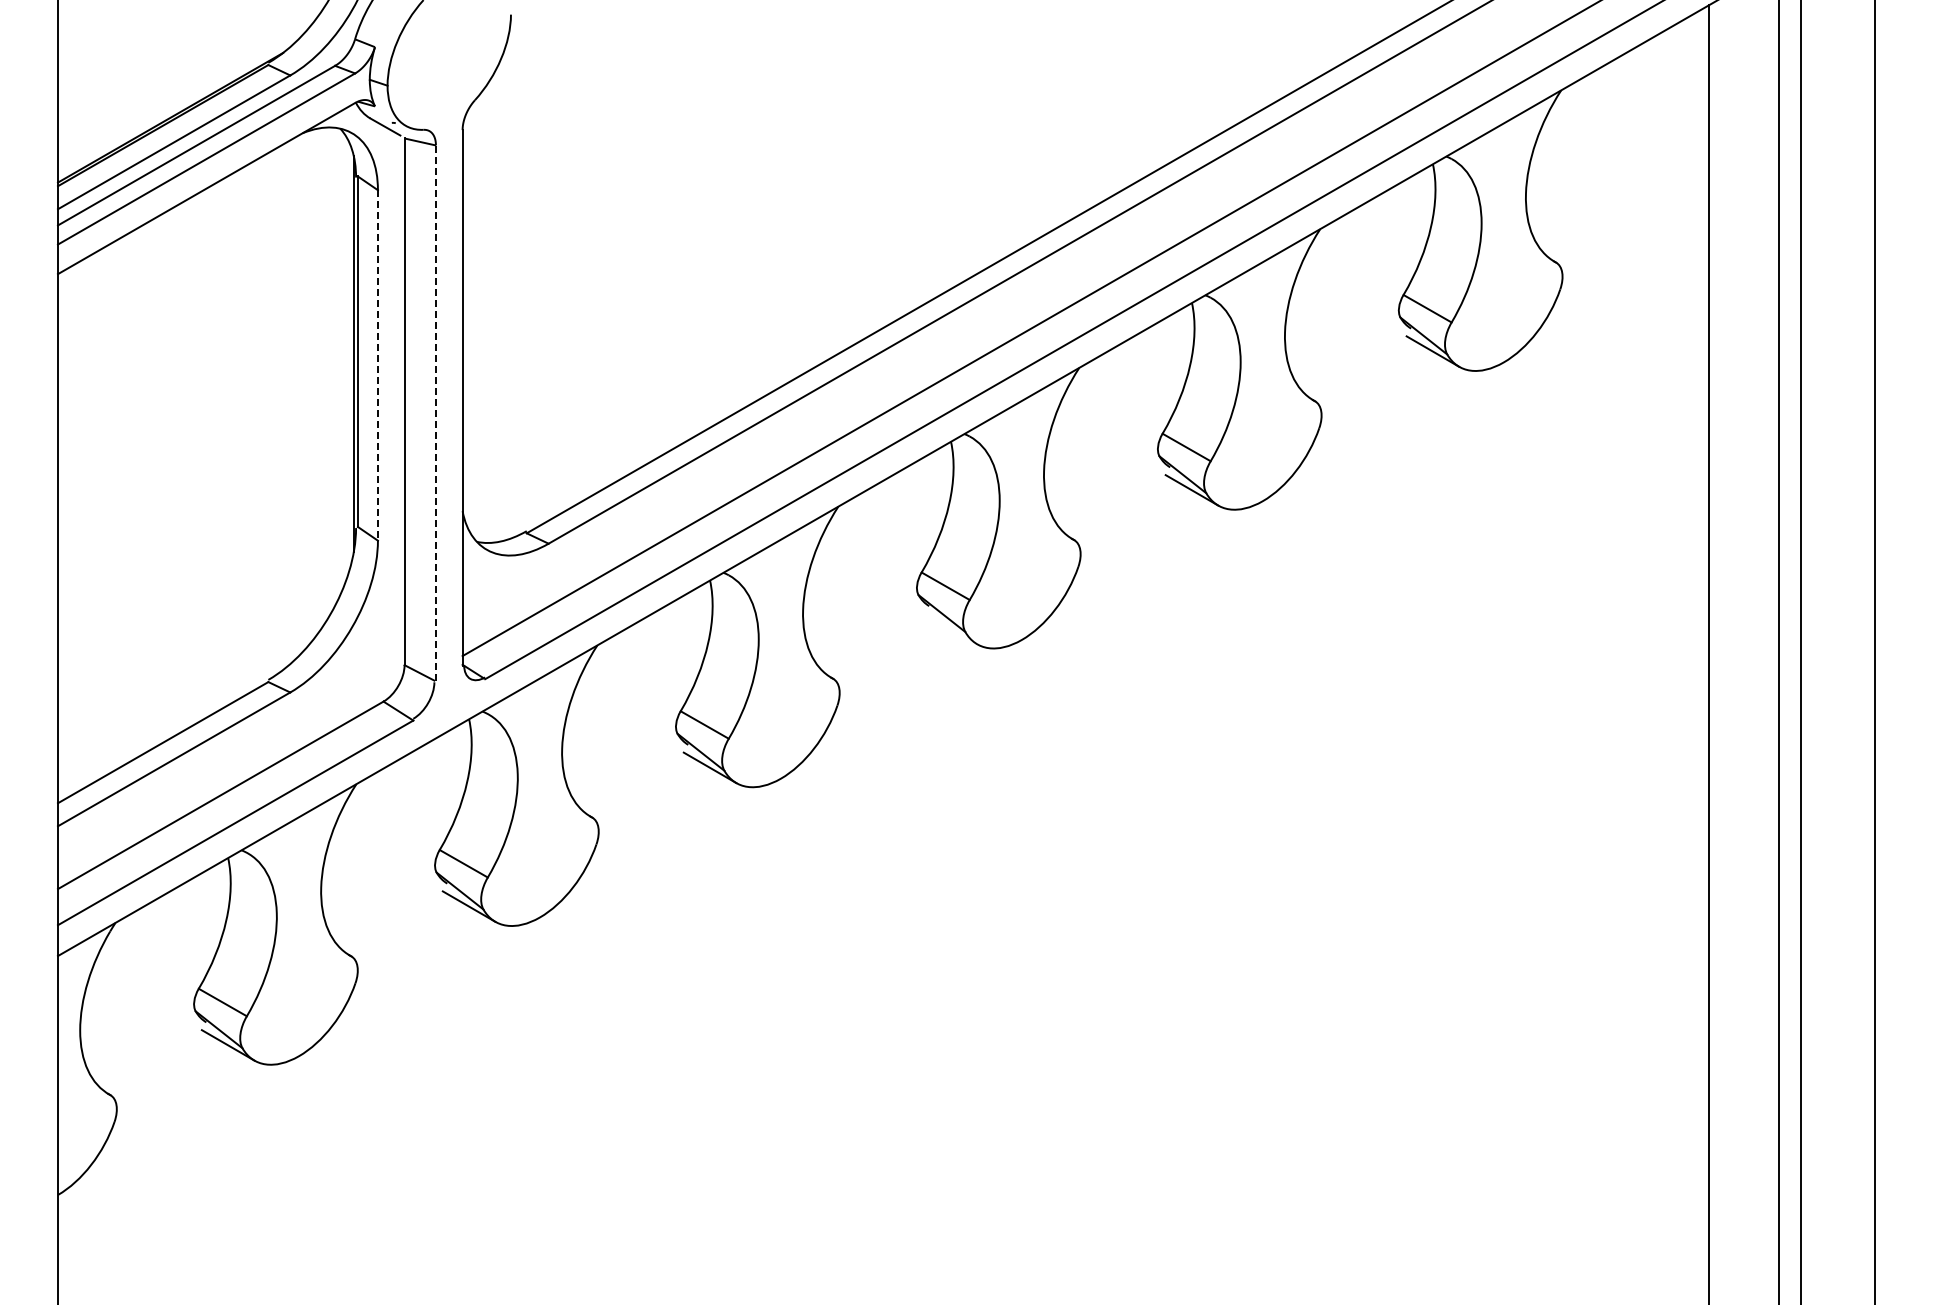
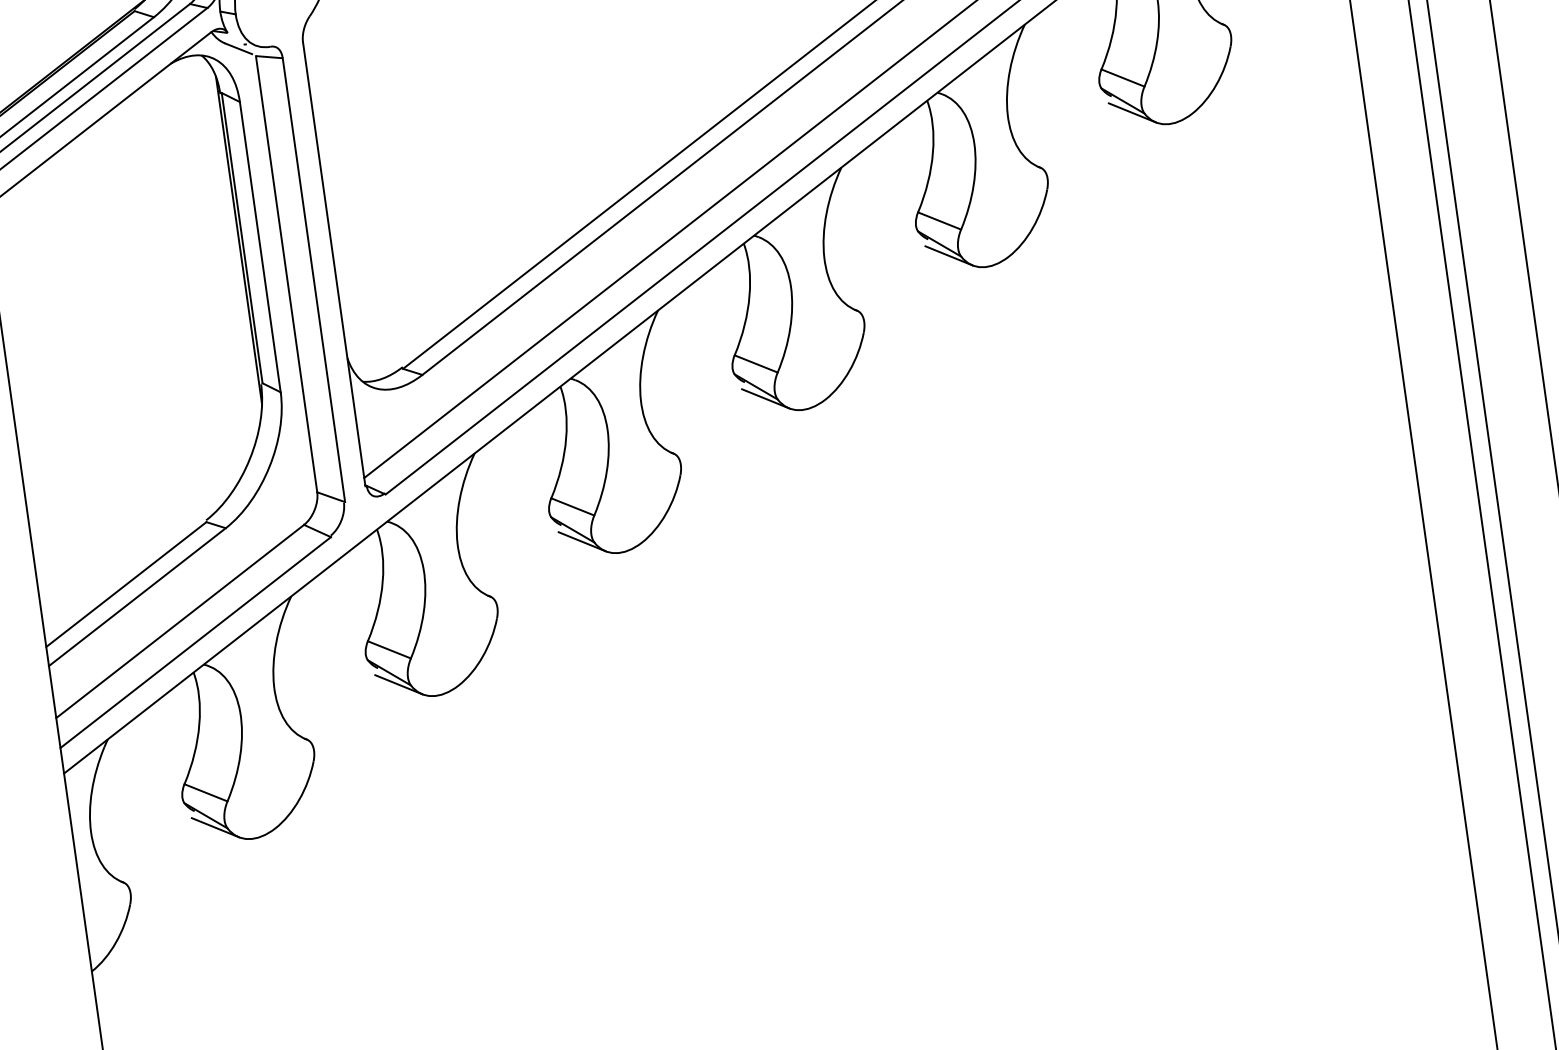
line: (377, 365) -> (259, 247), dashed -> solid
line: (435, 413) -> (313, 280), dashed -> solid
line: (950, 628) -> (765, 398), added

